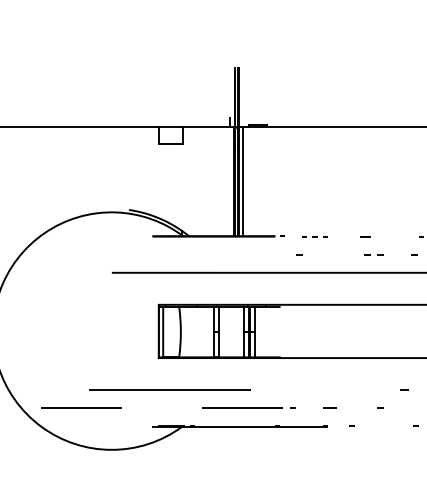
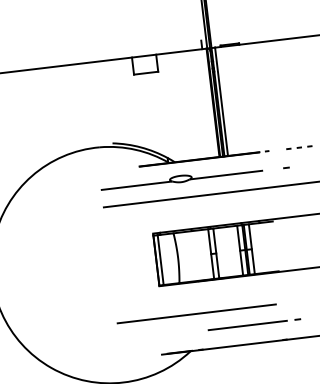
part: (193, 253) -> (181, 178), added
line: (169, 389) -> (196, 313), moved
line: (81, 407) -> (88, 344), removed

